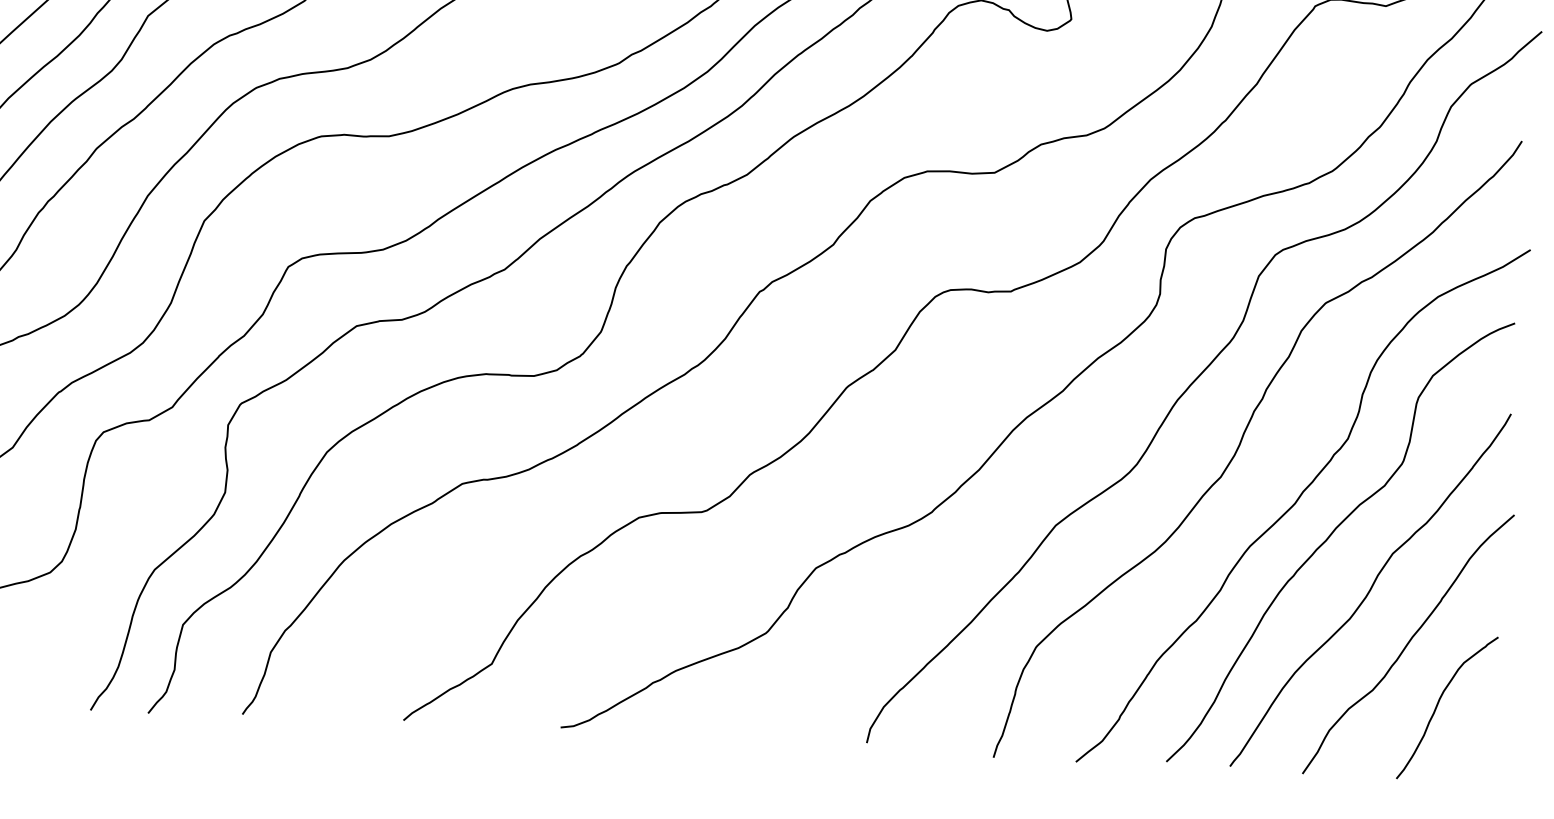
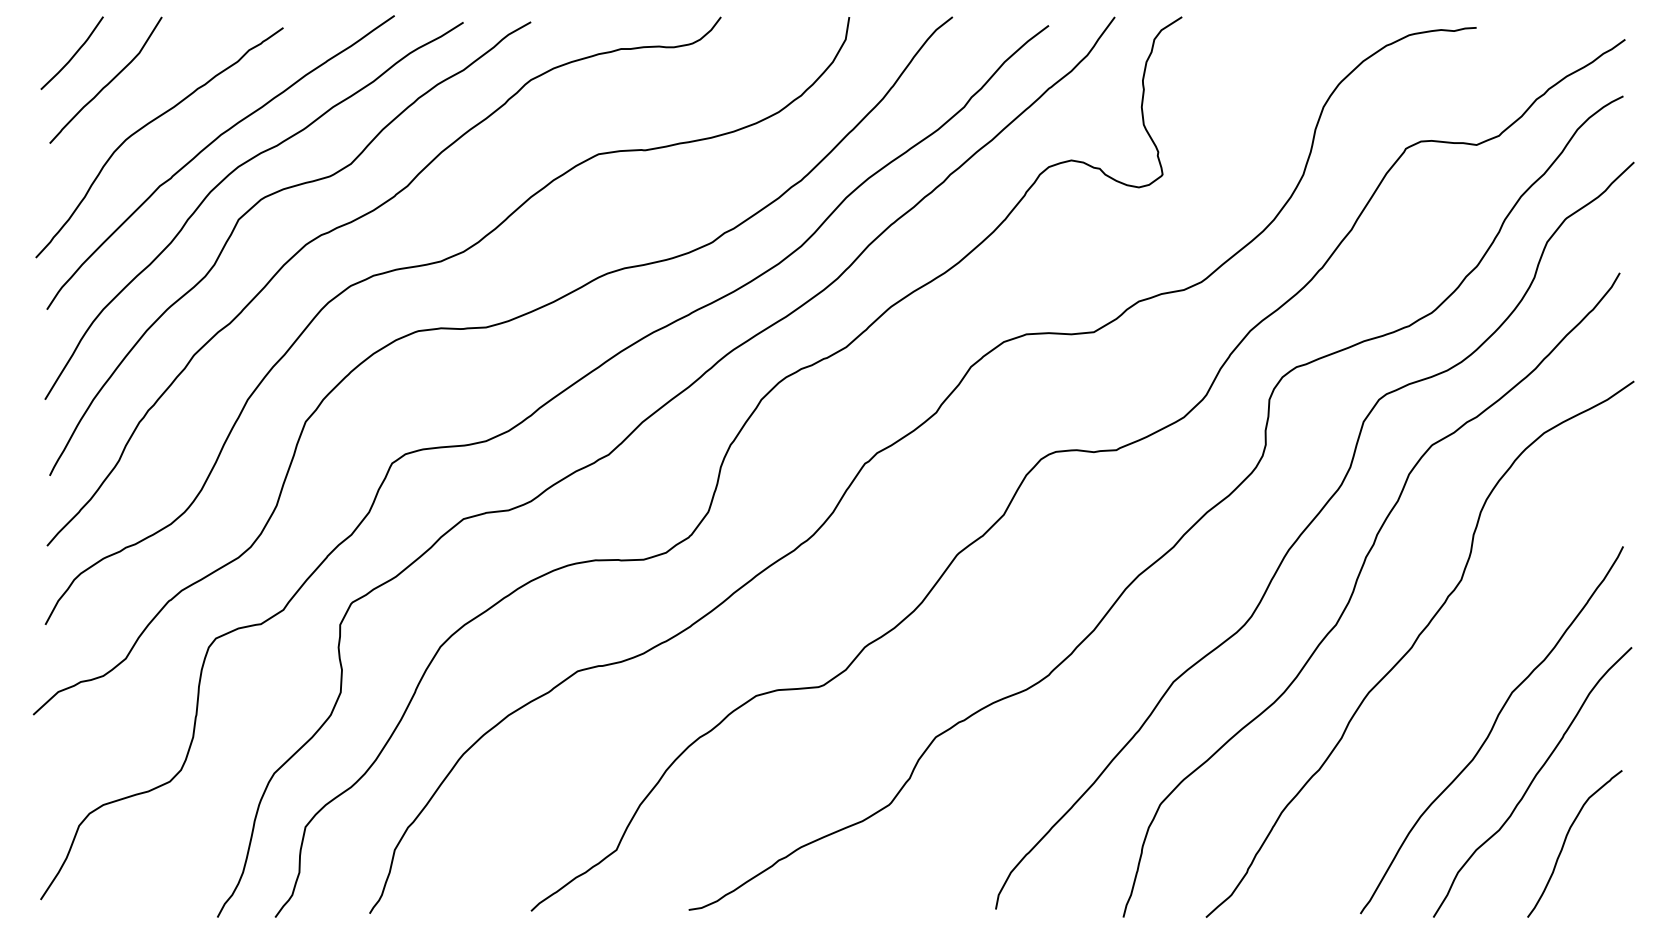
curve: (1331, 536) -> (1449, 678), removed

